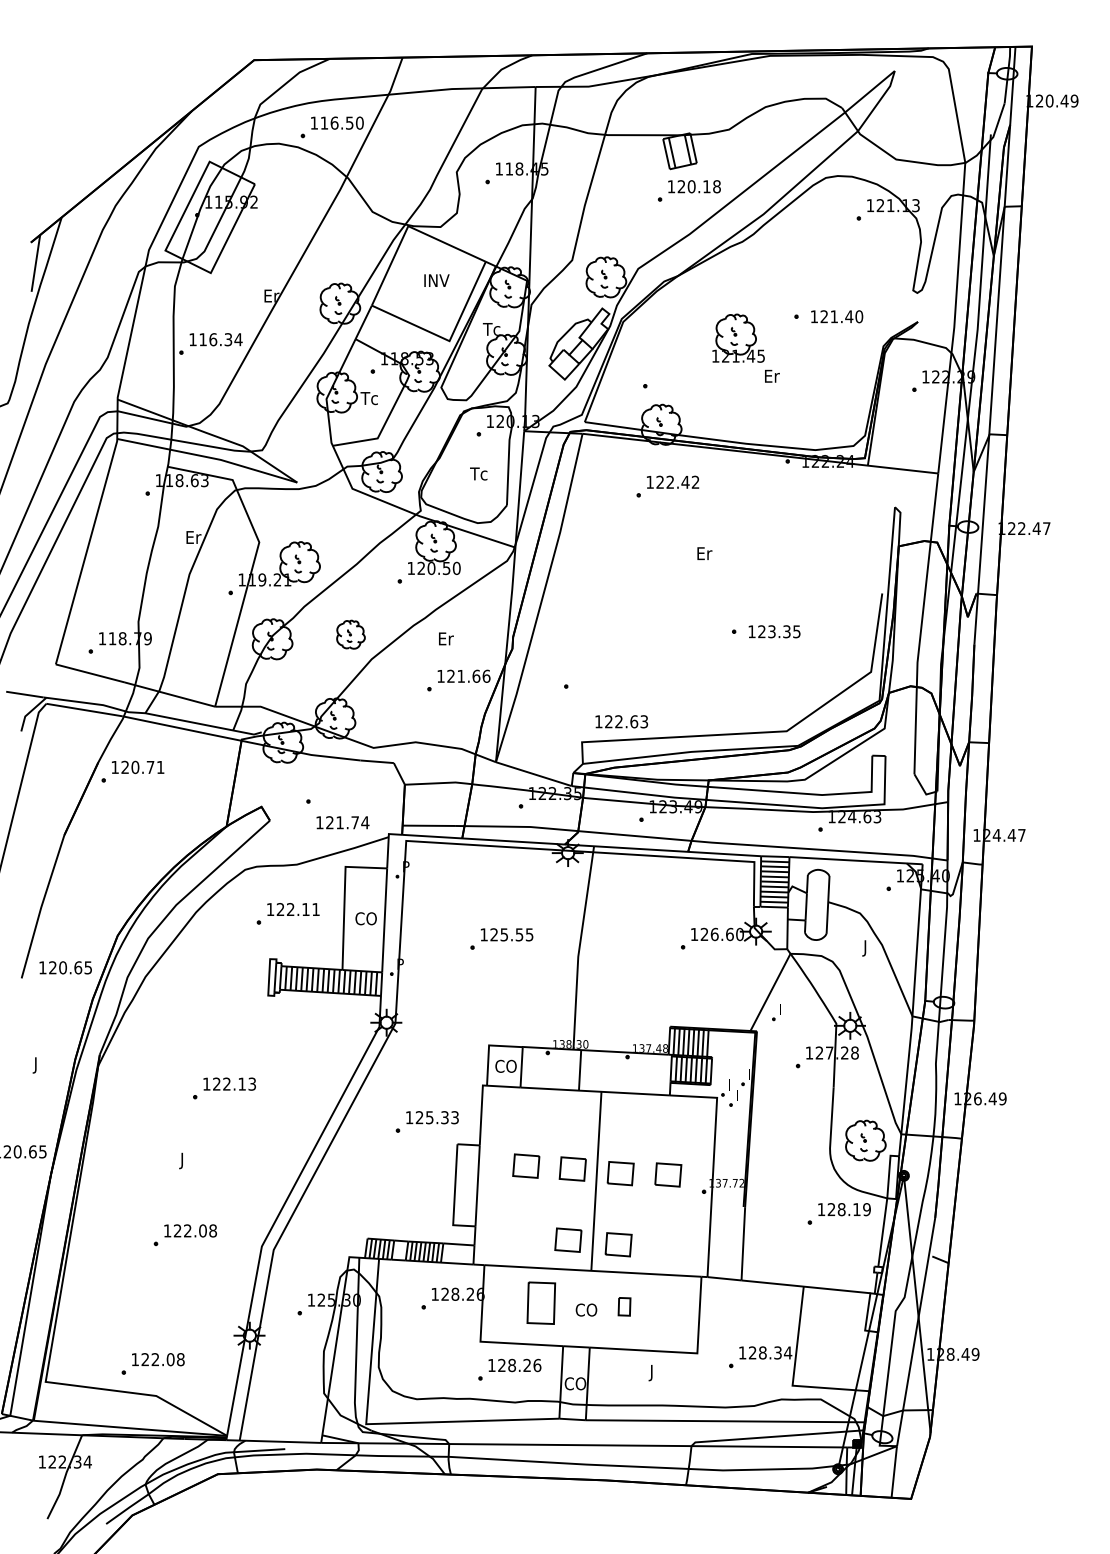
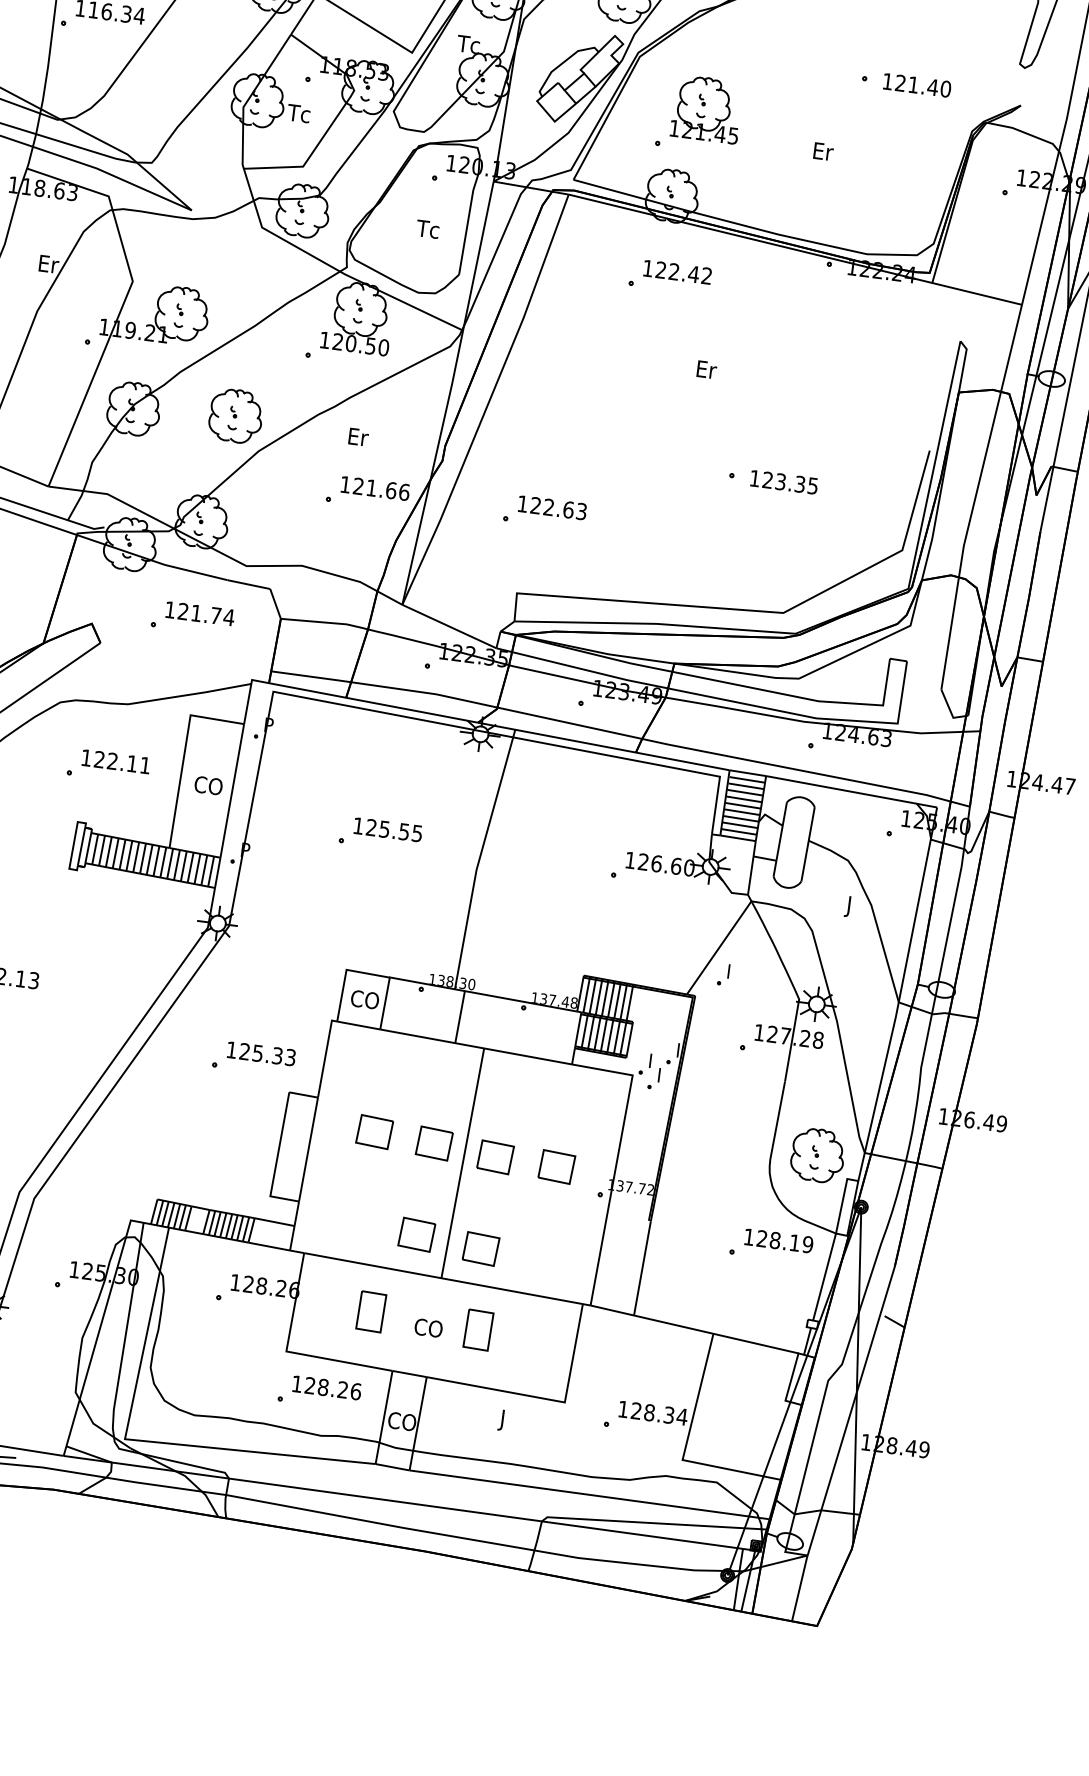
part: (738, 337) -> (707, 108), moved
part: (350, 634) -> (235, 415), size x1.43
text: (621, 721) -> (552, 507), moved
text: (342, 822) -> (199, 613), moved
part: (540, 1303) -> (370, 1312), size x0.71
part: (624, 1306) -> (478, 1329), size x1.67

